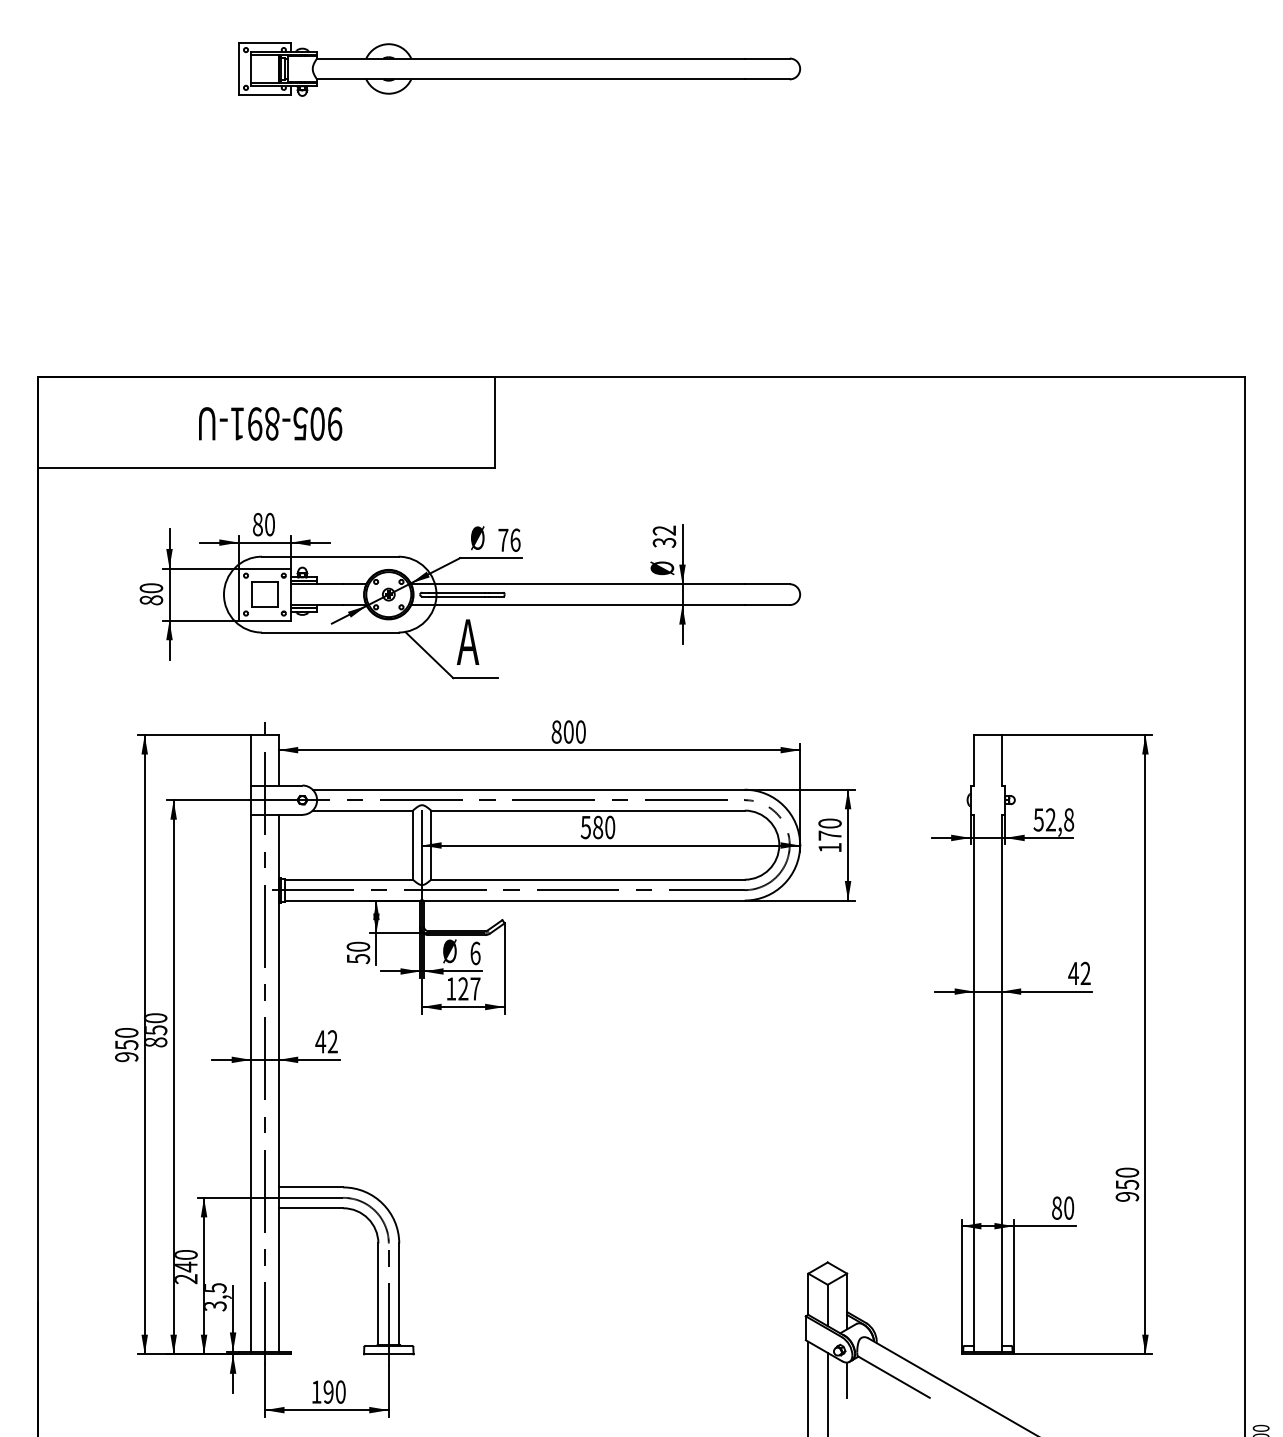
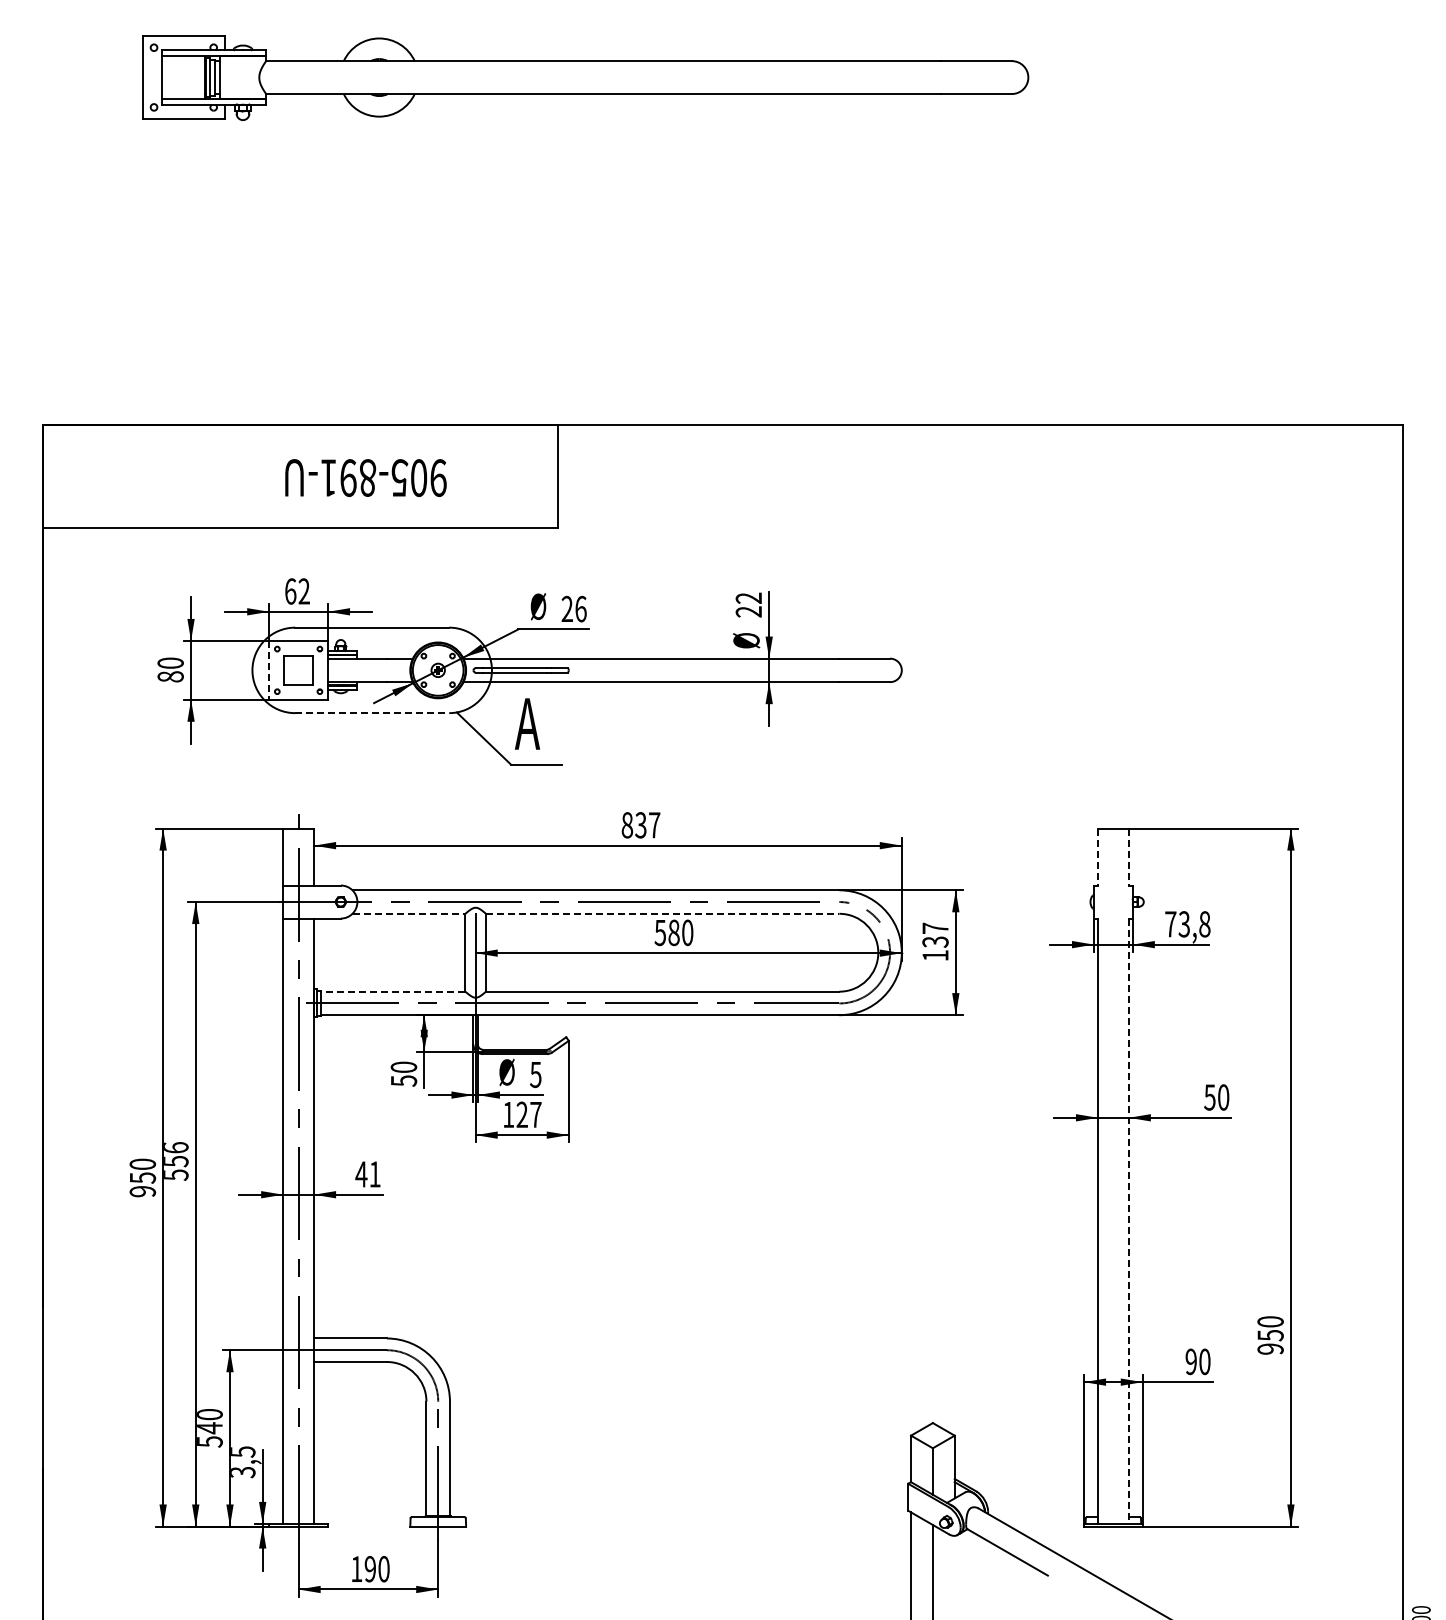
part: (519, 69) -> (585, 78), size x1.4
text: (270, 423) -> (365, 477), moved
text: (263, 524) -> (297, 591), 80 -> 62
text: (503, 539) -> (567, 608), 76 -> 26
text: (665, 542) -> (749, 611), 32 -> 22
line: (239, 594) -> (269, 670), solid -> dashed
line: (330, 632) -> (372, 713), solid -> dashed
text: (574, 732) -> (647, 825), 800 -> 837
line: (973, 760) -> (1097, 857), solid -> dashed
line: (1001, 760) -> (1128, 857), solid -> dashed
line: (363, 810) -> (409, 913), solid -> dashed
line: (587, 810) -> (662, 913), solid -> dashed
text: (1043, 820) -> (1176, 924), 52,8 -> 73,8
text: (830, 828) -> (935, 934), 170 -> 137
line: (348, 879) -> (392, 991), solid -> dashed
text: (475, 953) -> (535, 1074), 6 -> 5
text: (1079, 973) -> (1216, 1097), 42 -> 50
text: (156, 1030) -> (176, 1161), 850 -> 556
text: (332, 1041) -> (374, 1174), 42 -> 41
line: (1001, 1083) -> (1128, 1221), solid -> dashed
text: (1056, 1207) -> (1190, 1361), 80 -> 90
text: (185, 1278) -> (209, 1441), 240 -> 540
line: (846, 1379) -> (954, 1555), removed

